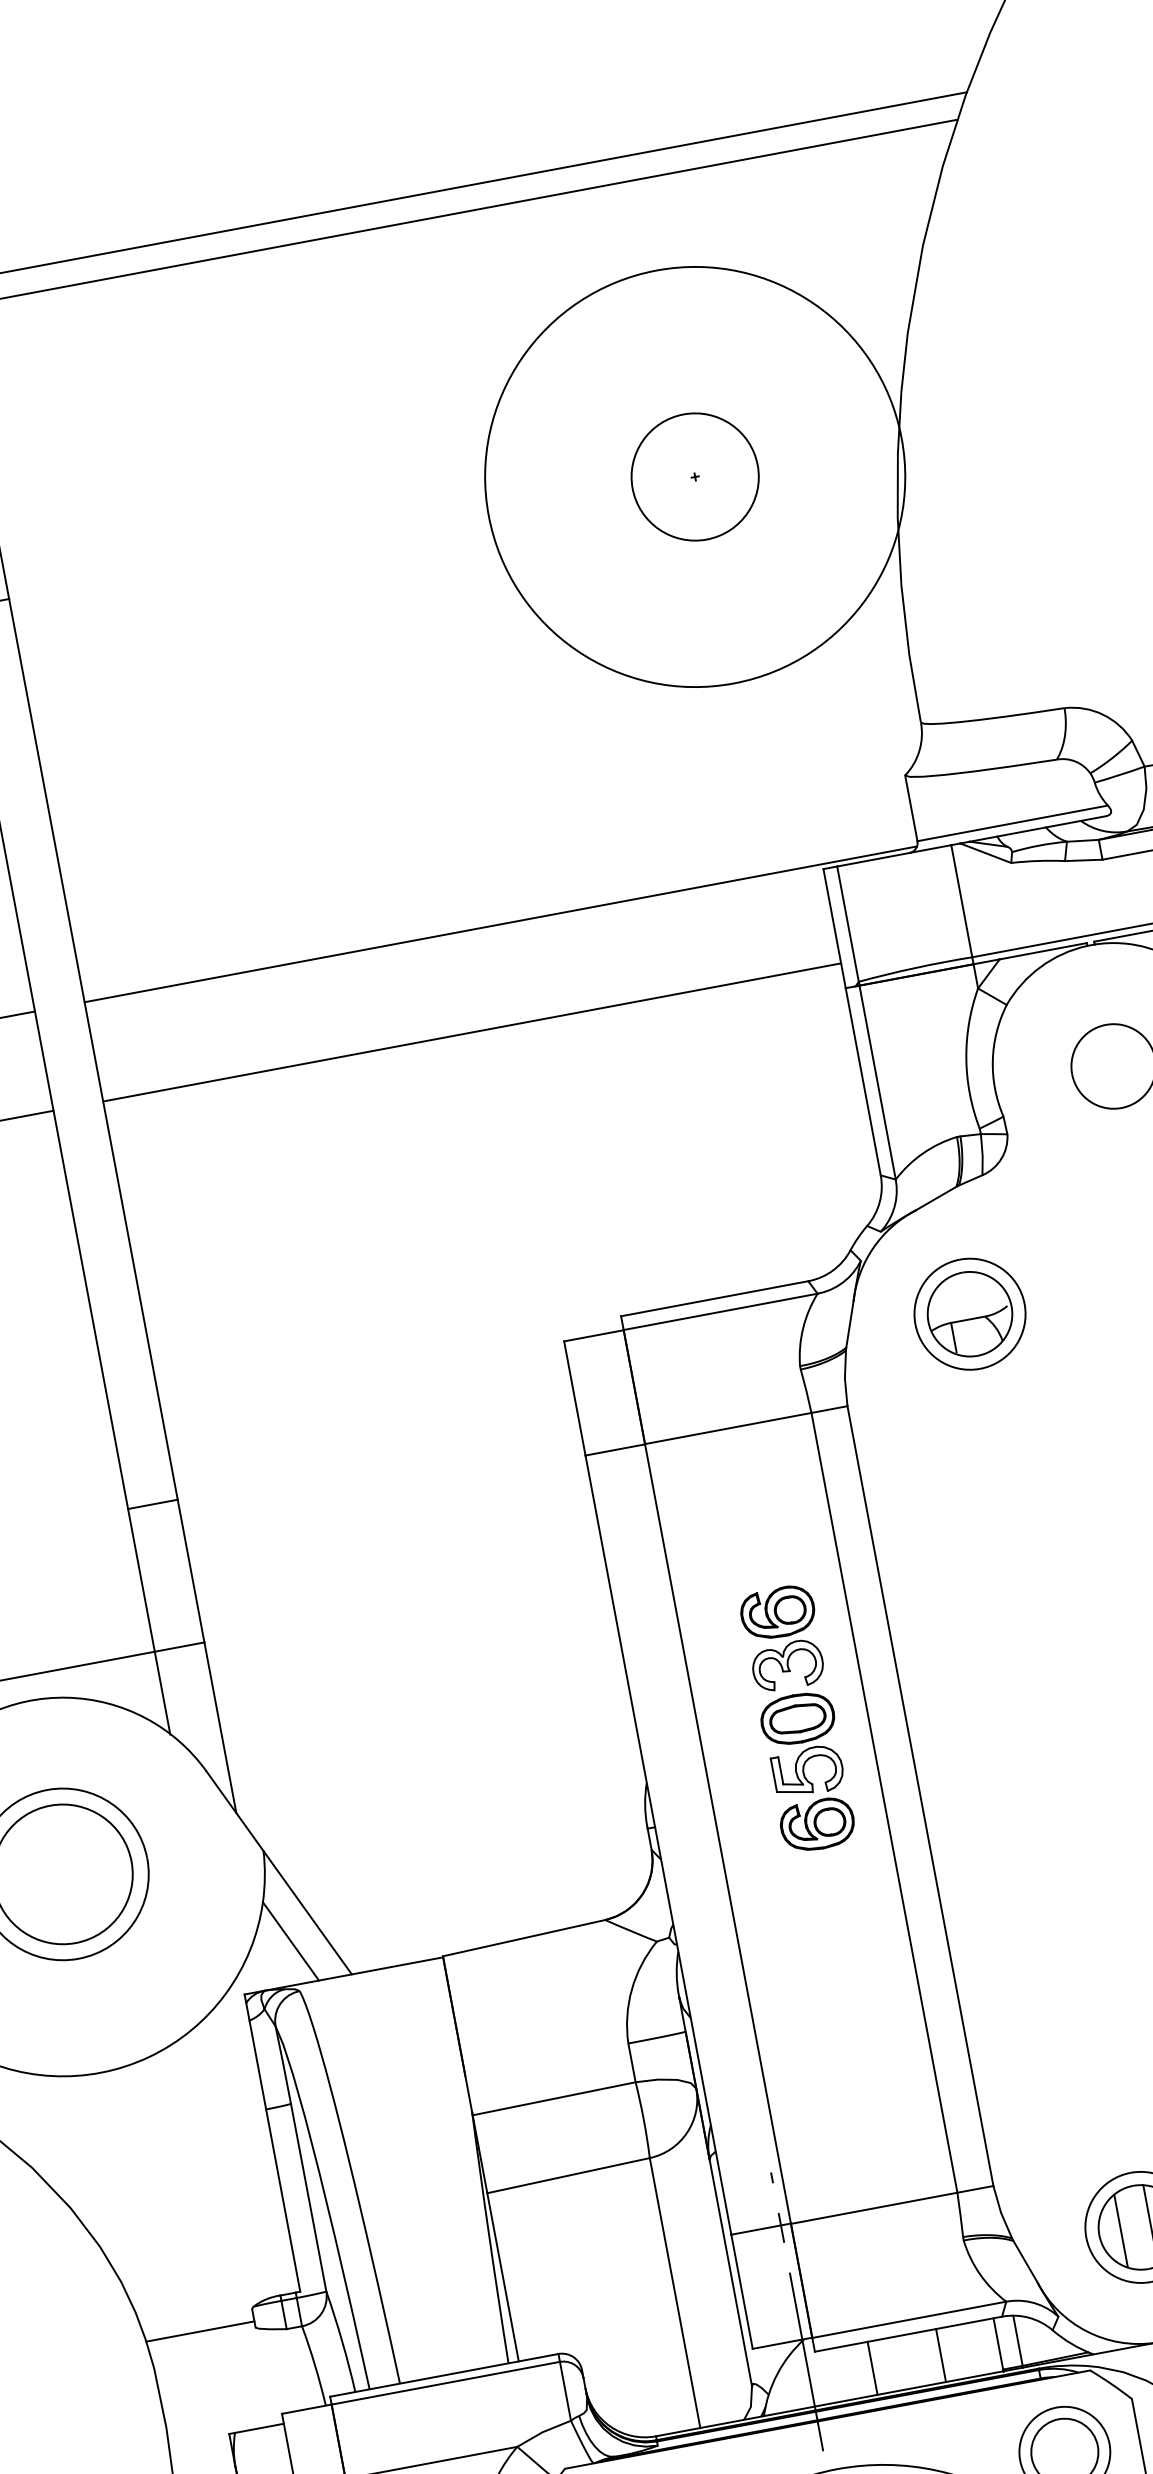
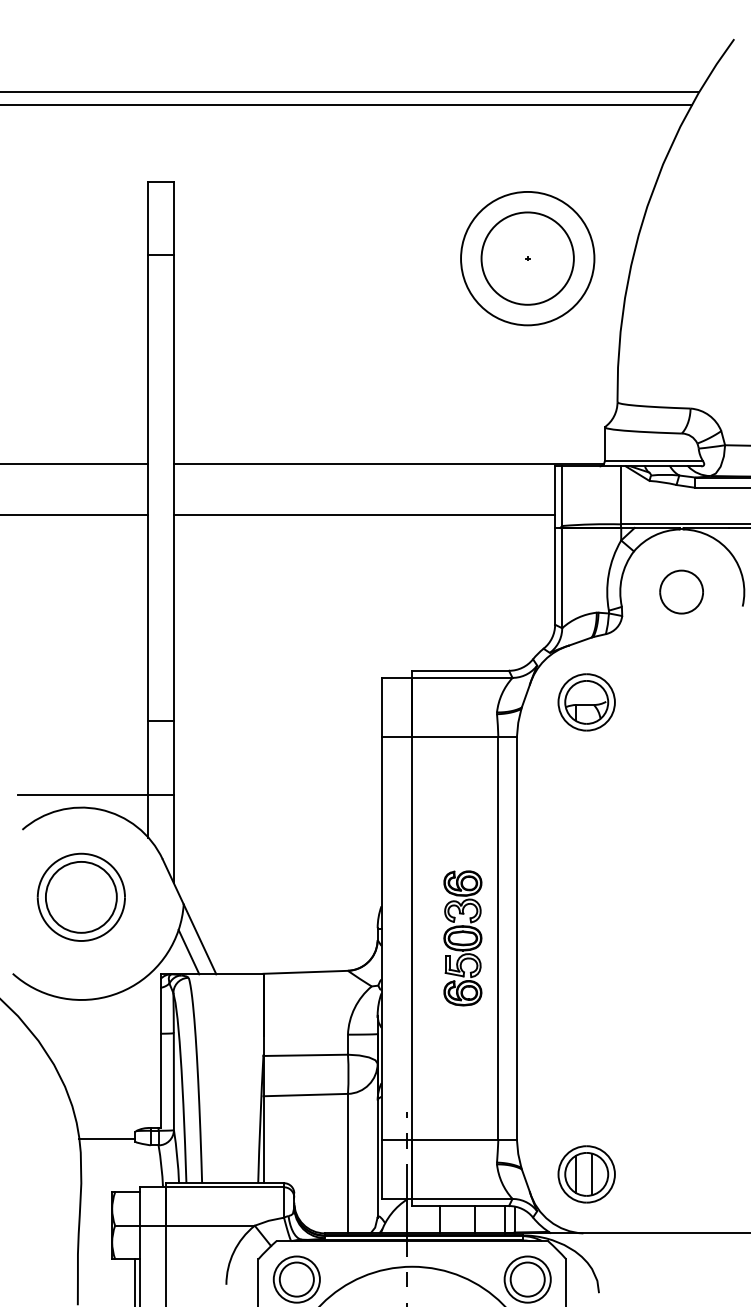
circle: (694, 476) -> (527, 258), size x0.62
circle: (694, 476) -> (527, 258), size x1.43
part: (797, 1719) -> (462, 938), moved

